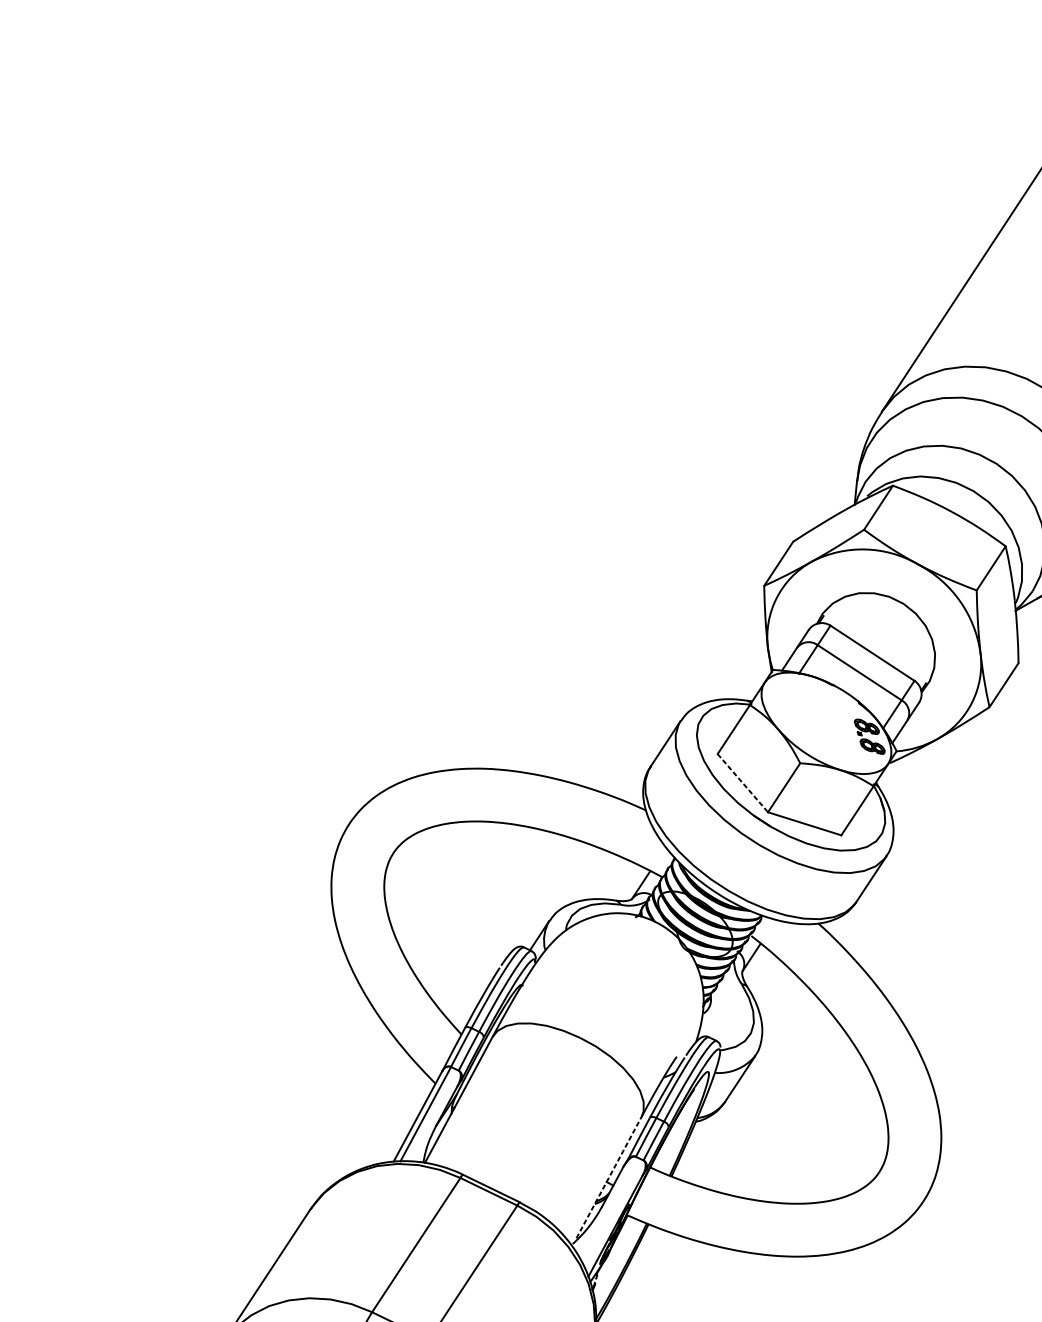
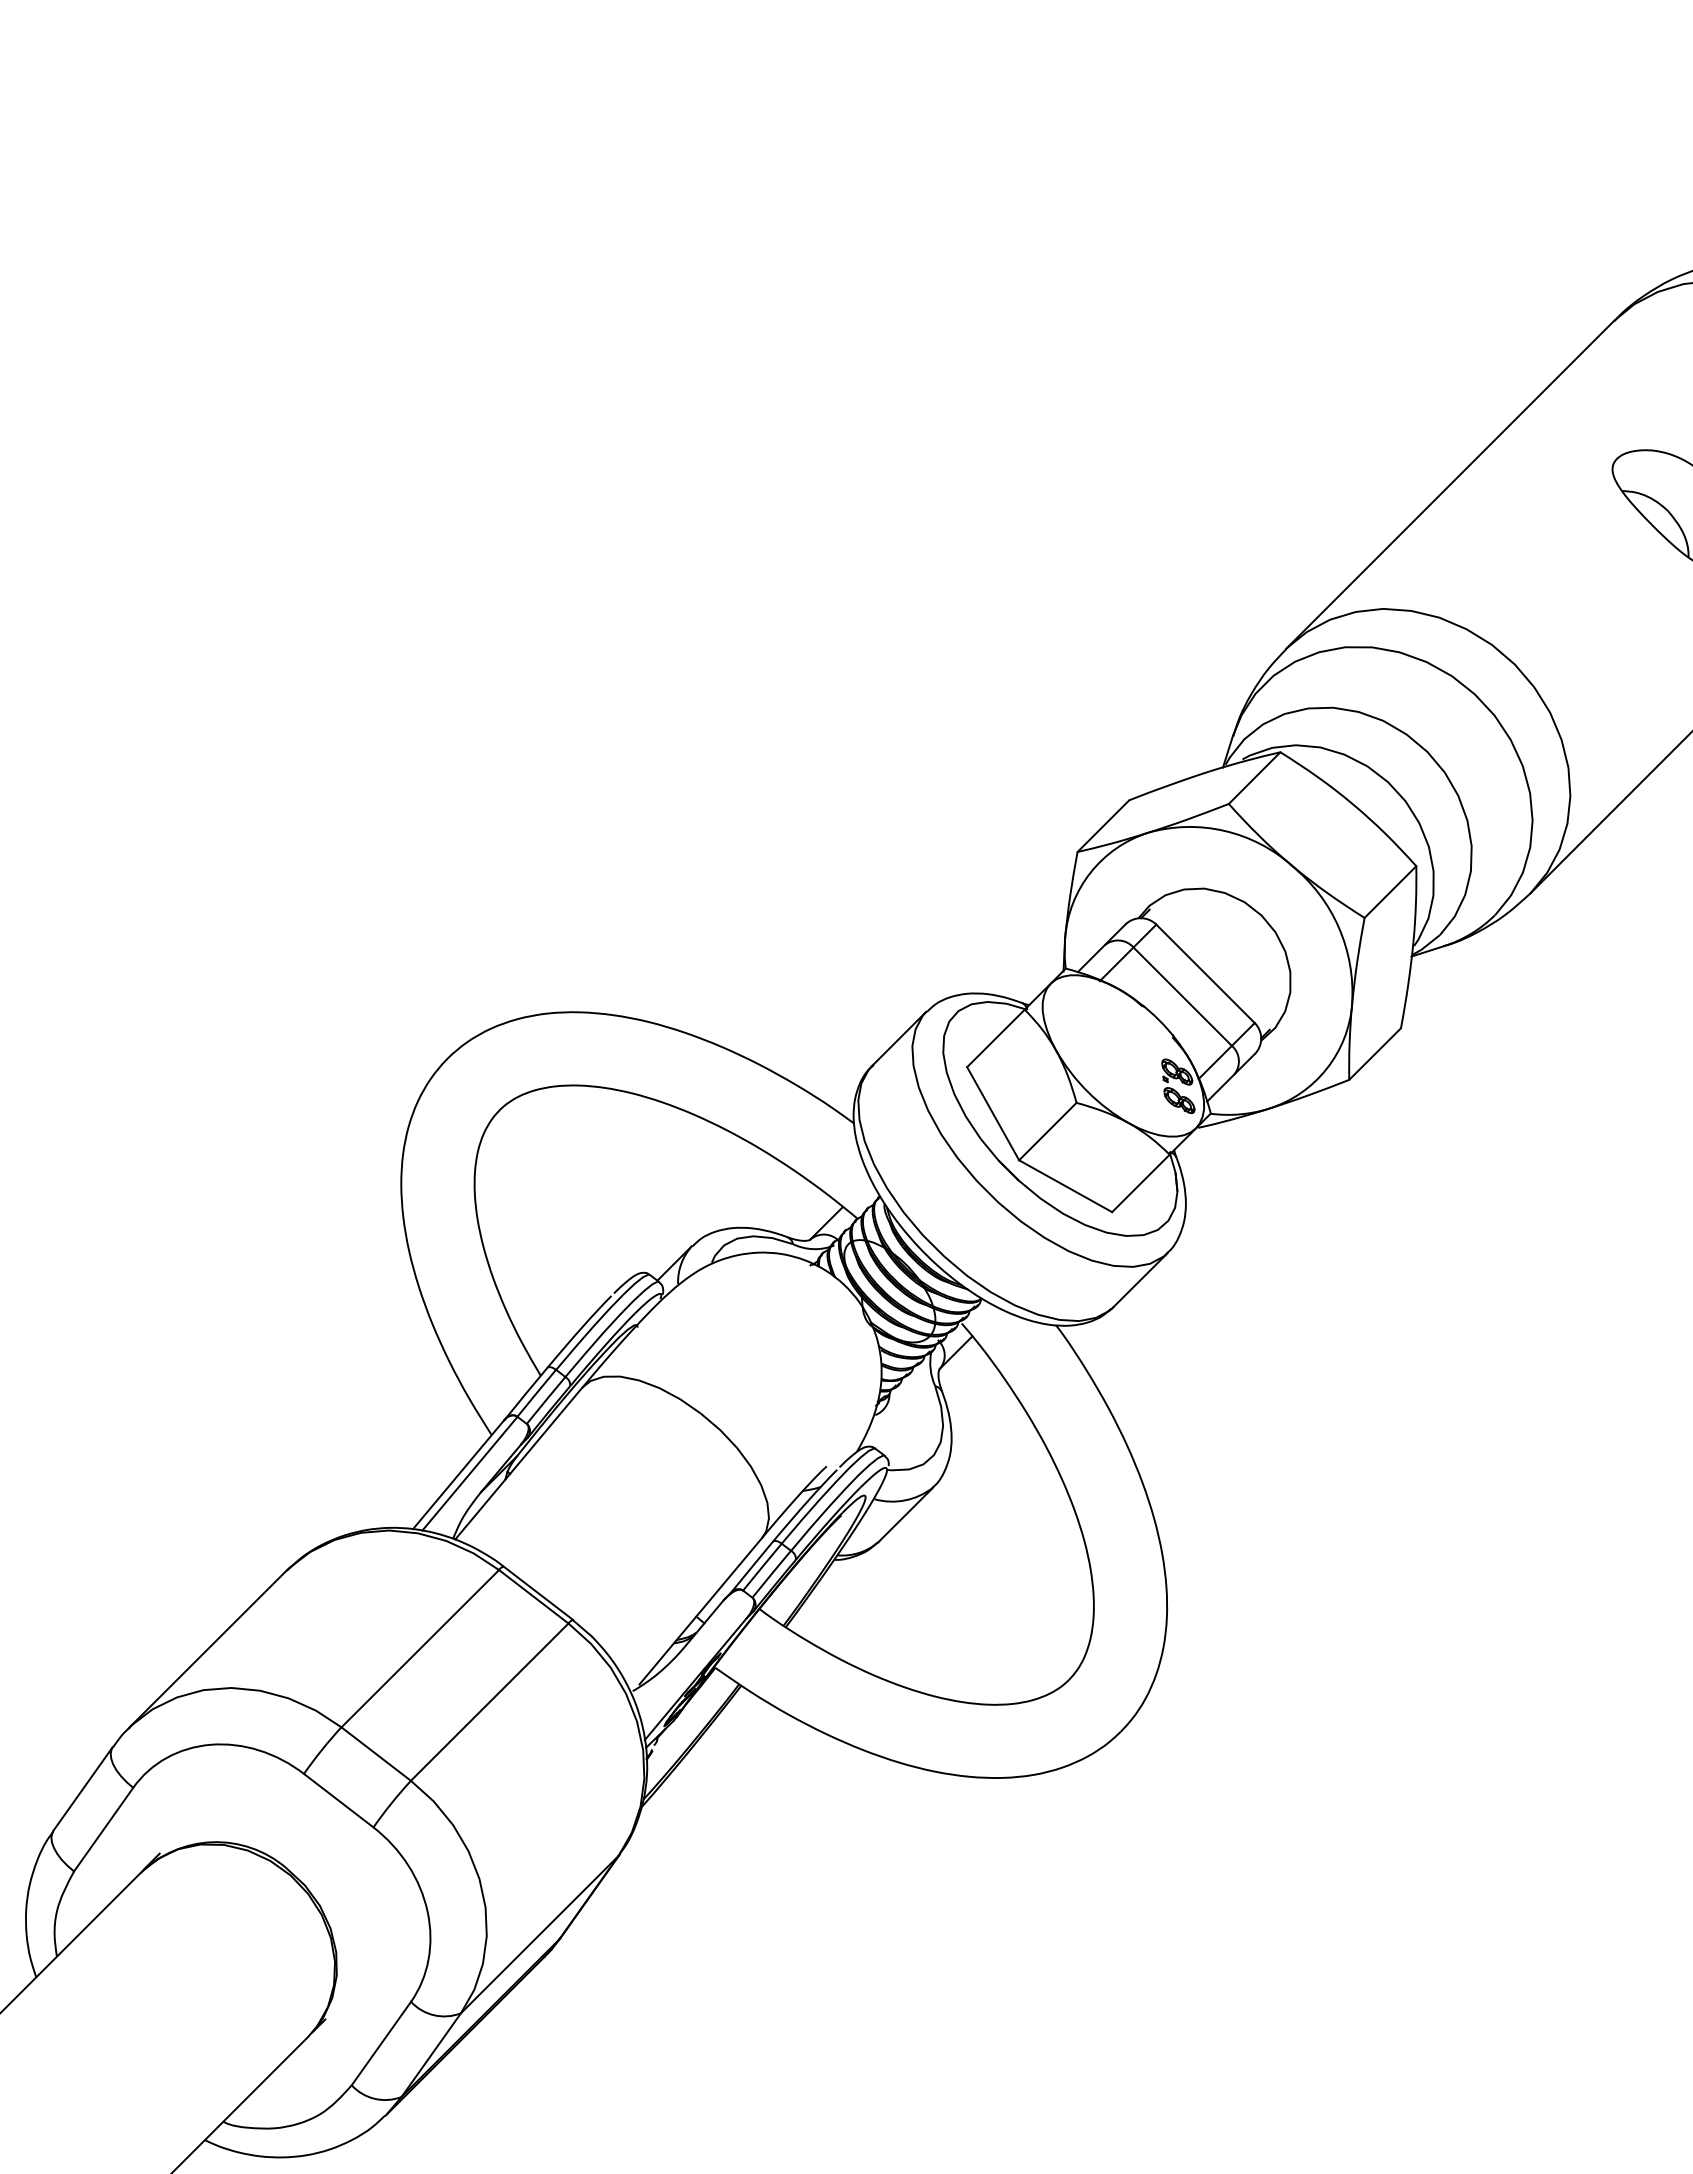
line: (743, 783) -> (993, 1114), dashed -> solid
line: (609, 1176) -> (701, 1610), dashed -> solid

